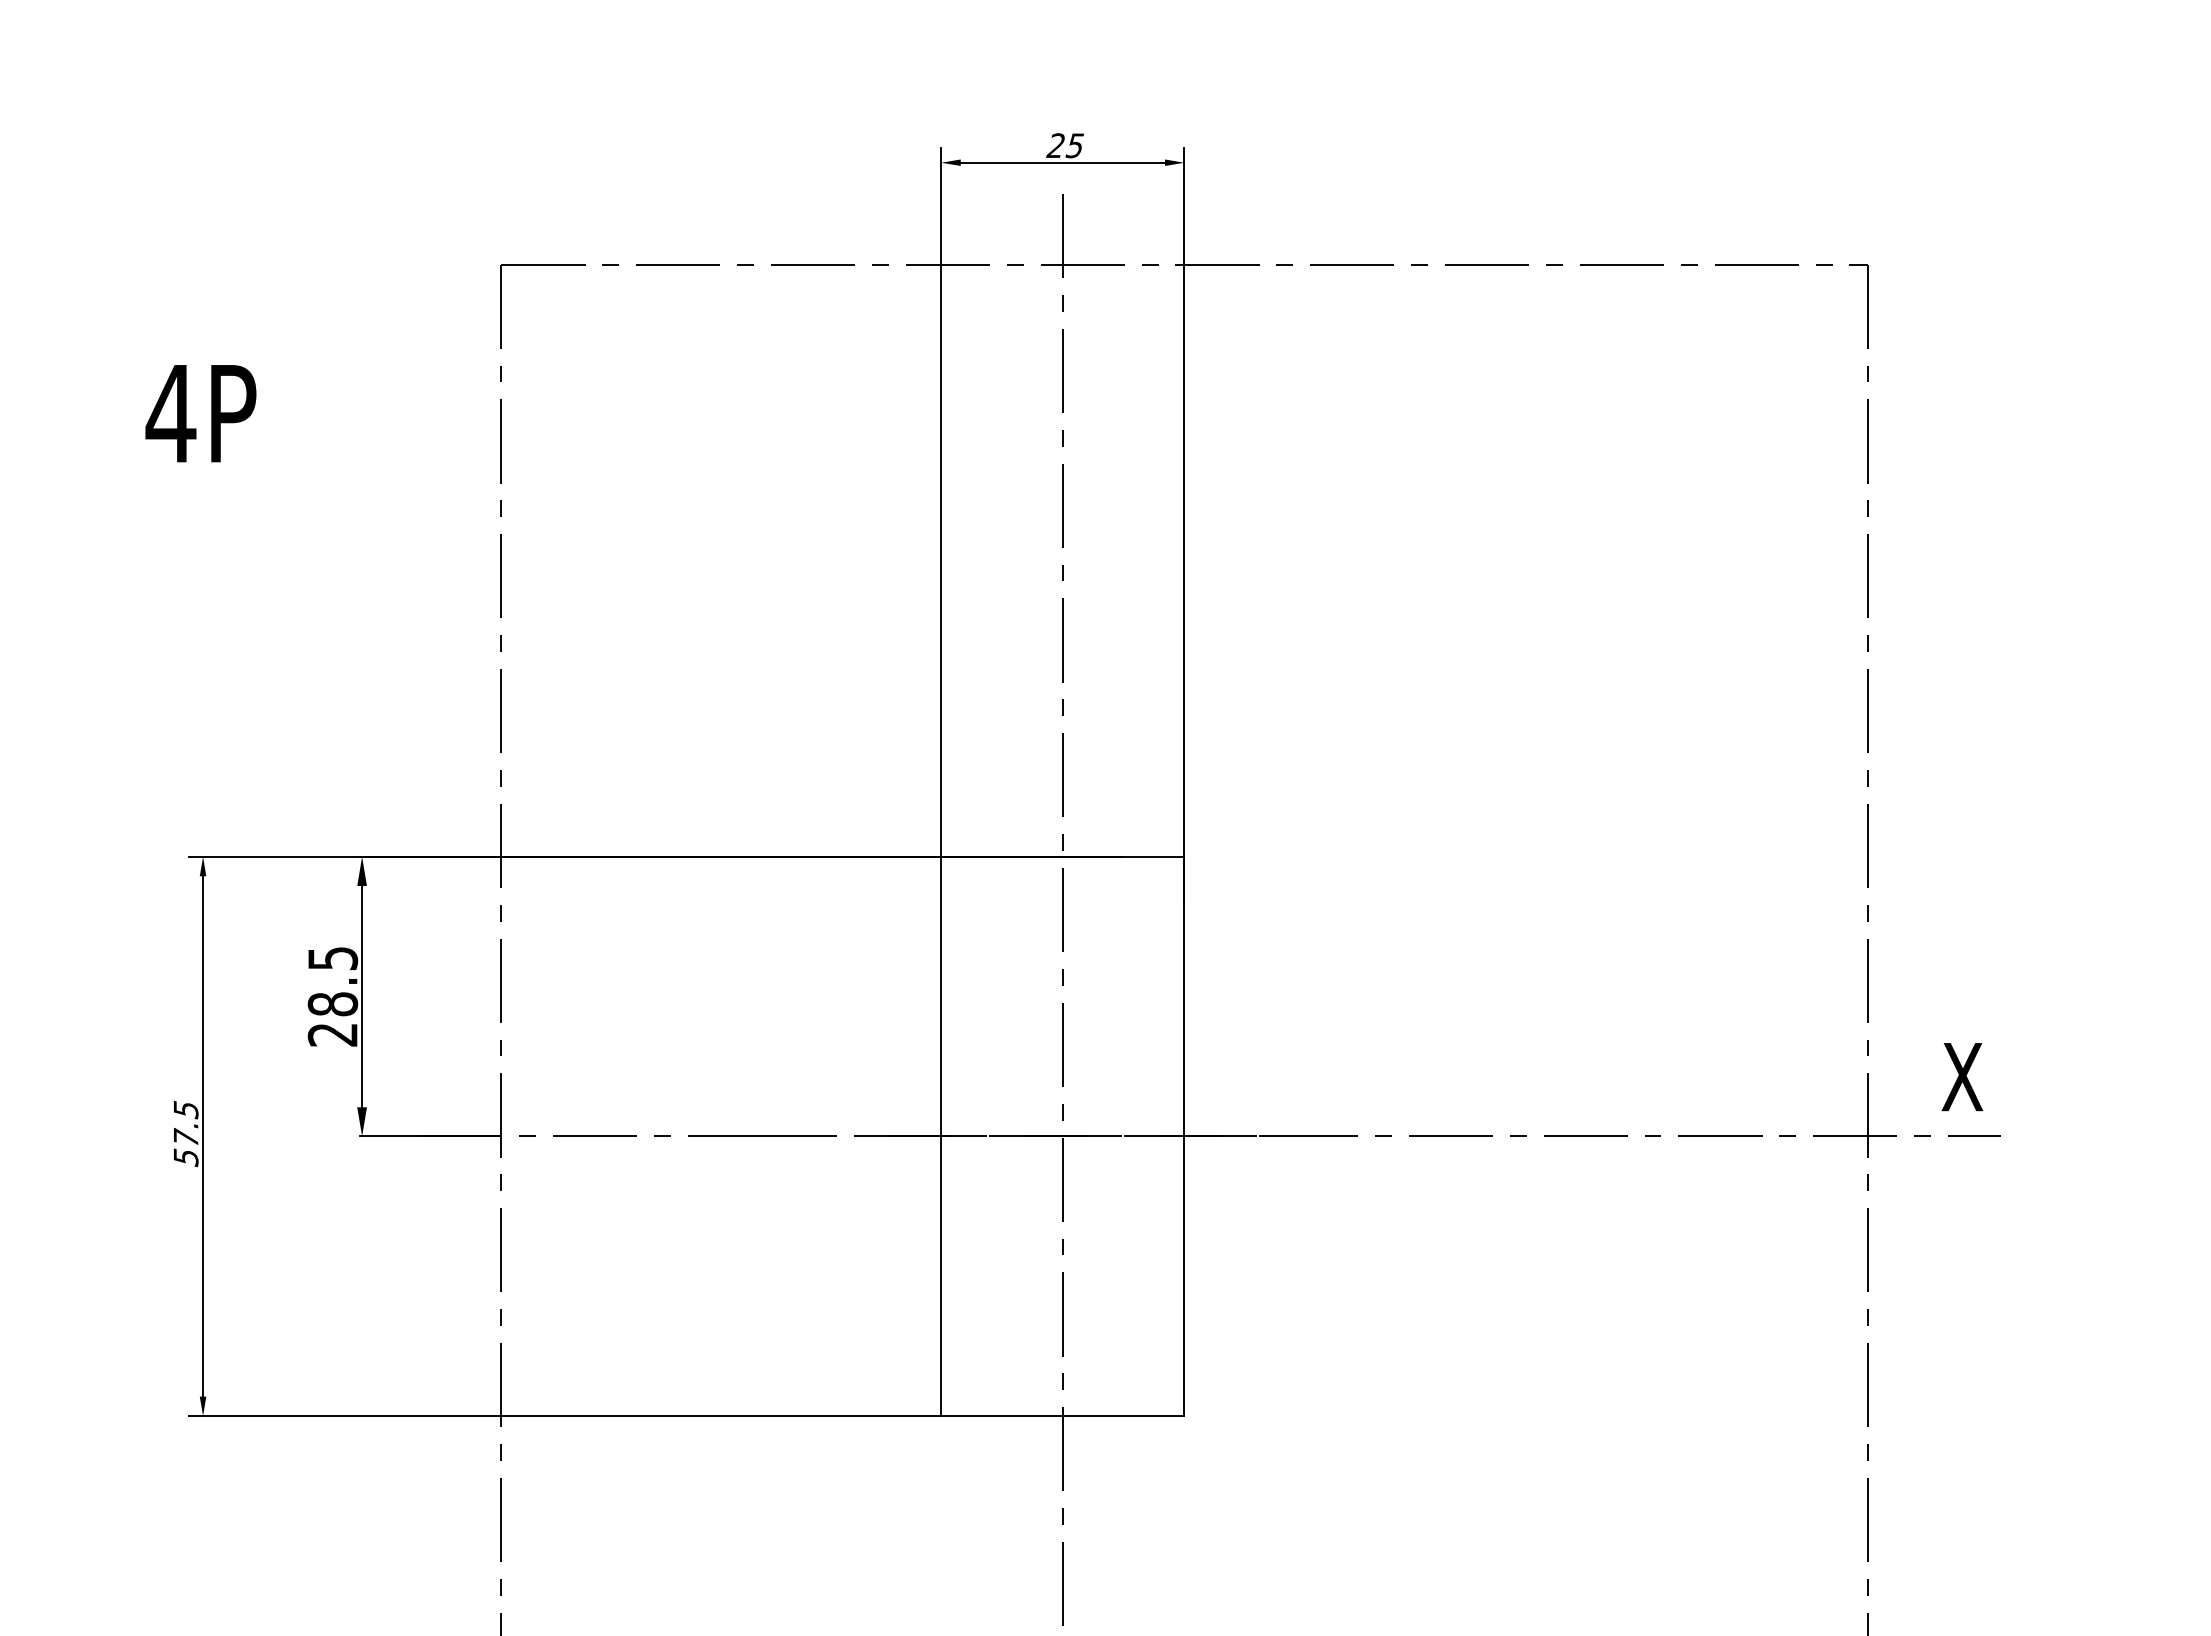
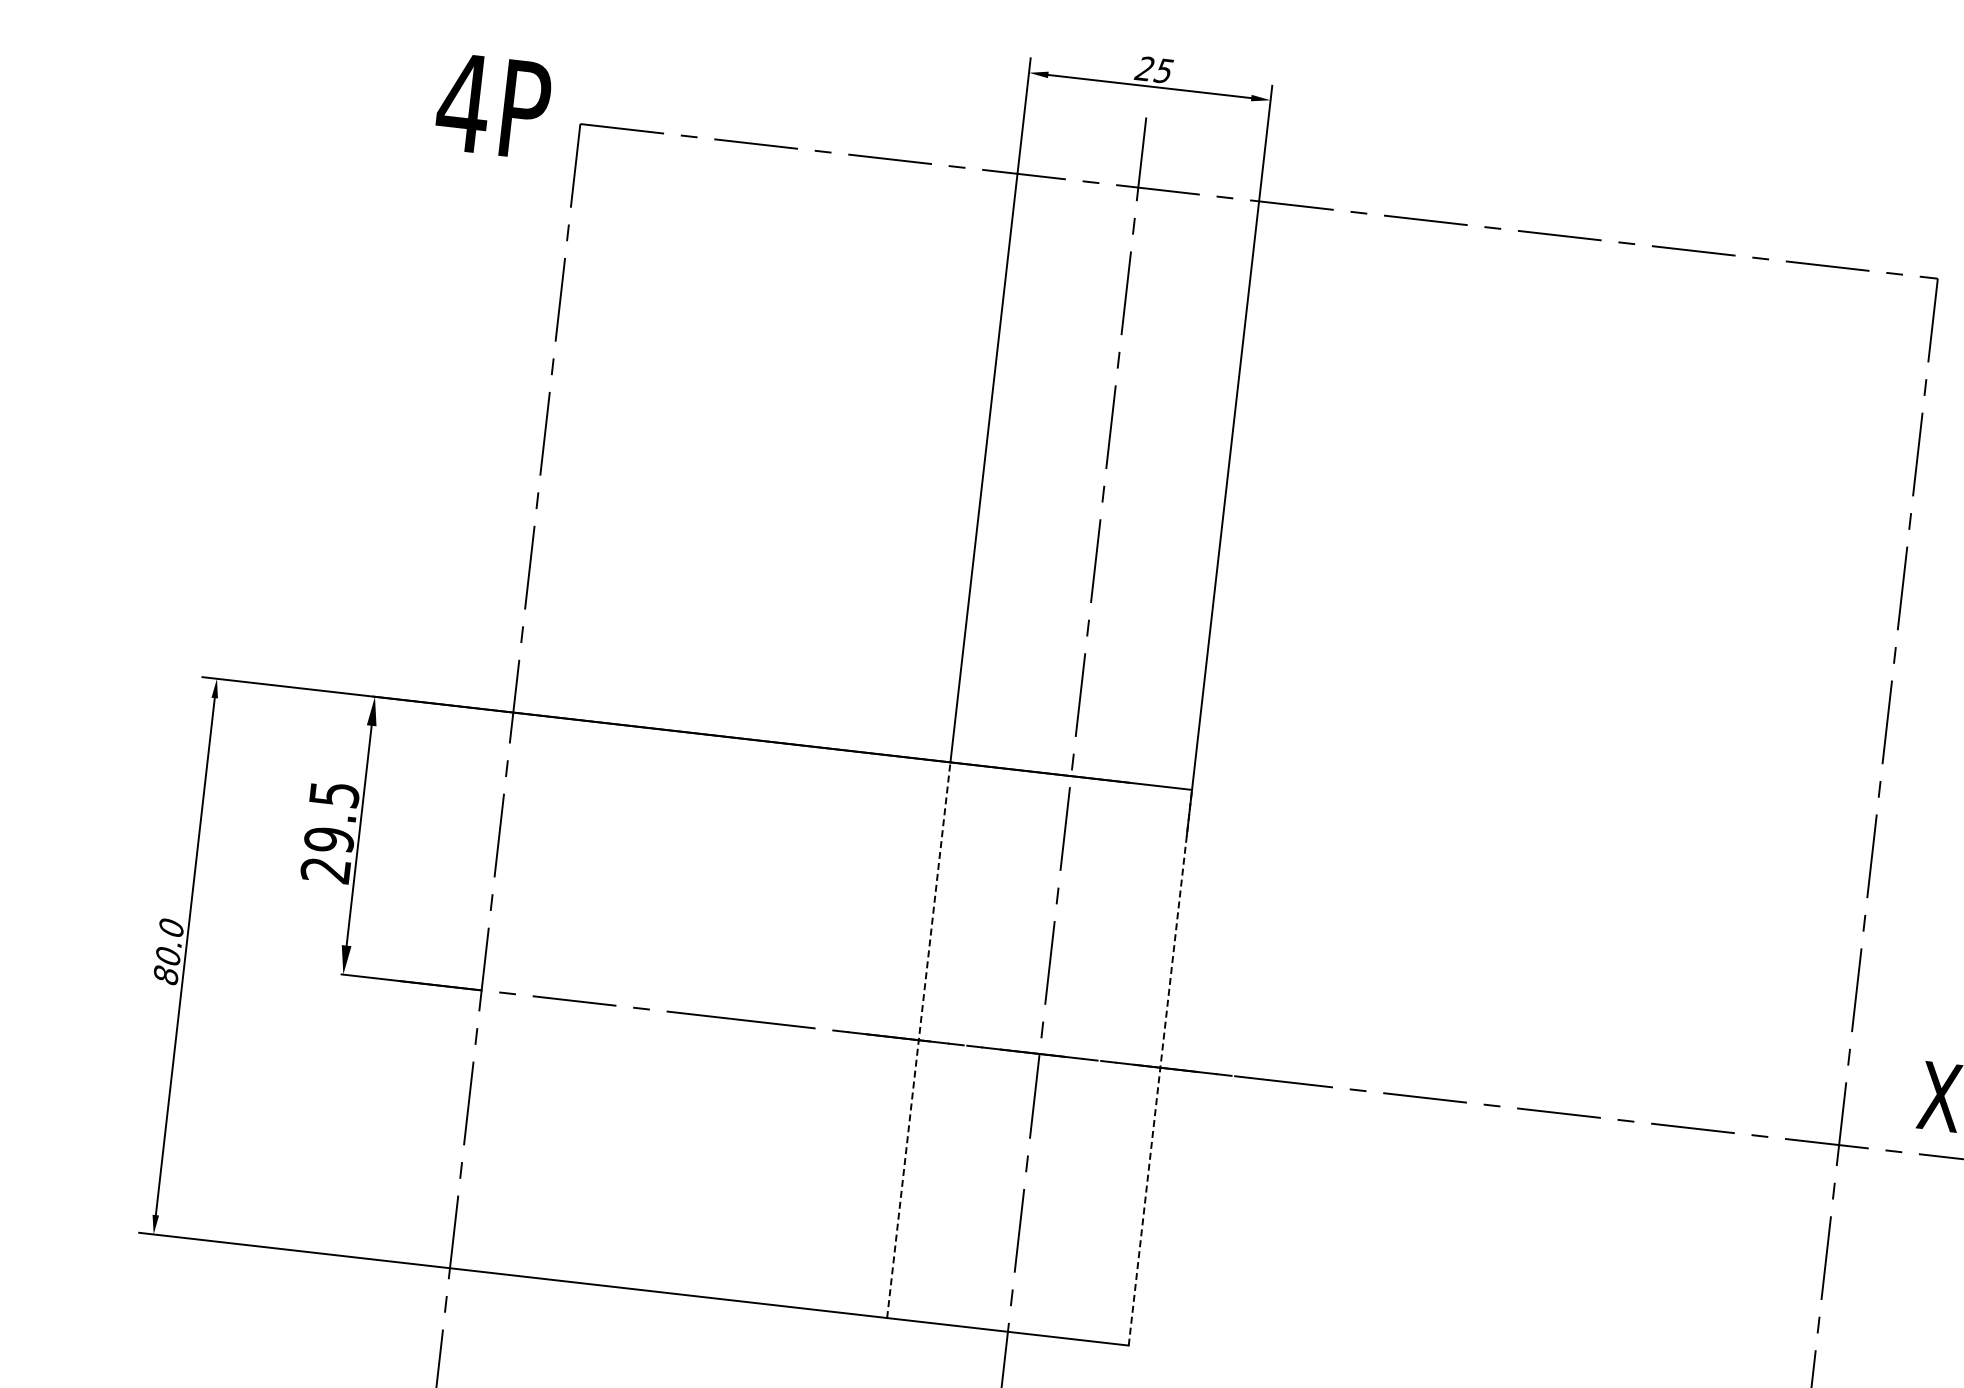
text: (200, 413) -> (493, 106), moved
text: (332, 1004) -> (328, 840), 28.5 -> 29.5
text: (185, 1133) -> (168, 951), 57.5 -> 80.0
line: (941, 1136) -> (918, 1040), solid -> dashed
line: (1184, 1136) -> (1160, 1067), solid -> dashed

